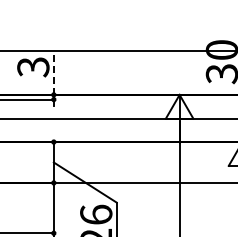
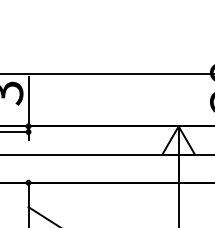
line: (53, 74) -> (28, 102), dashed -> solid

